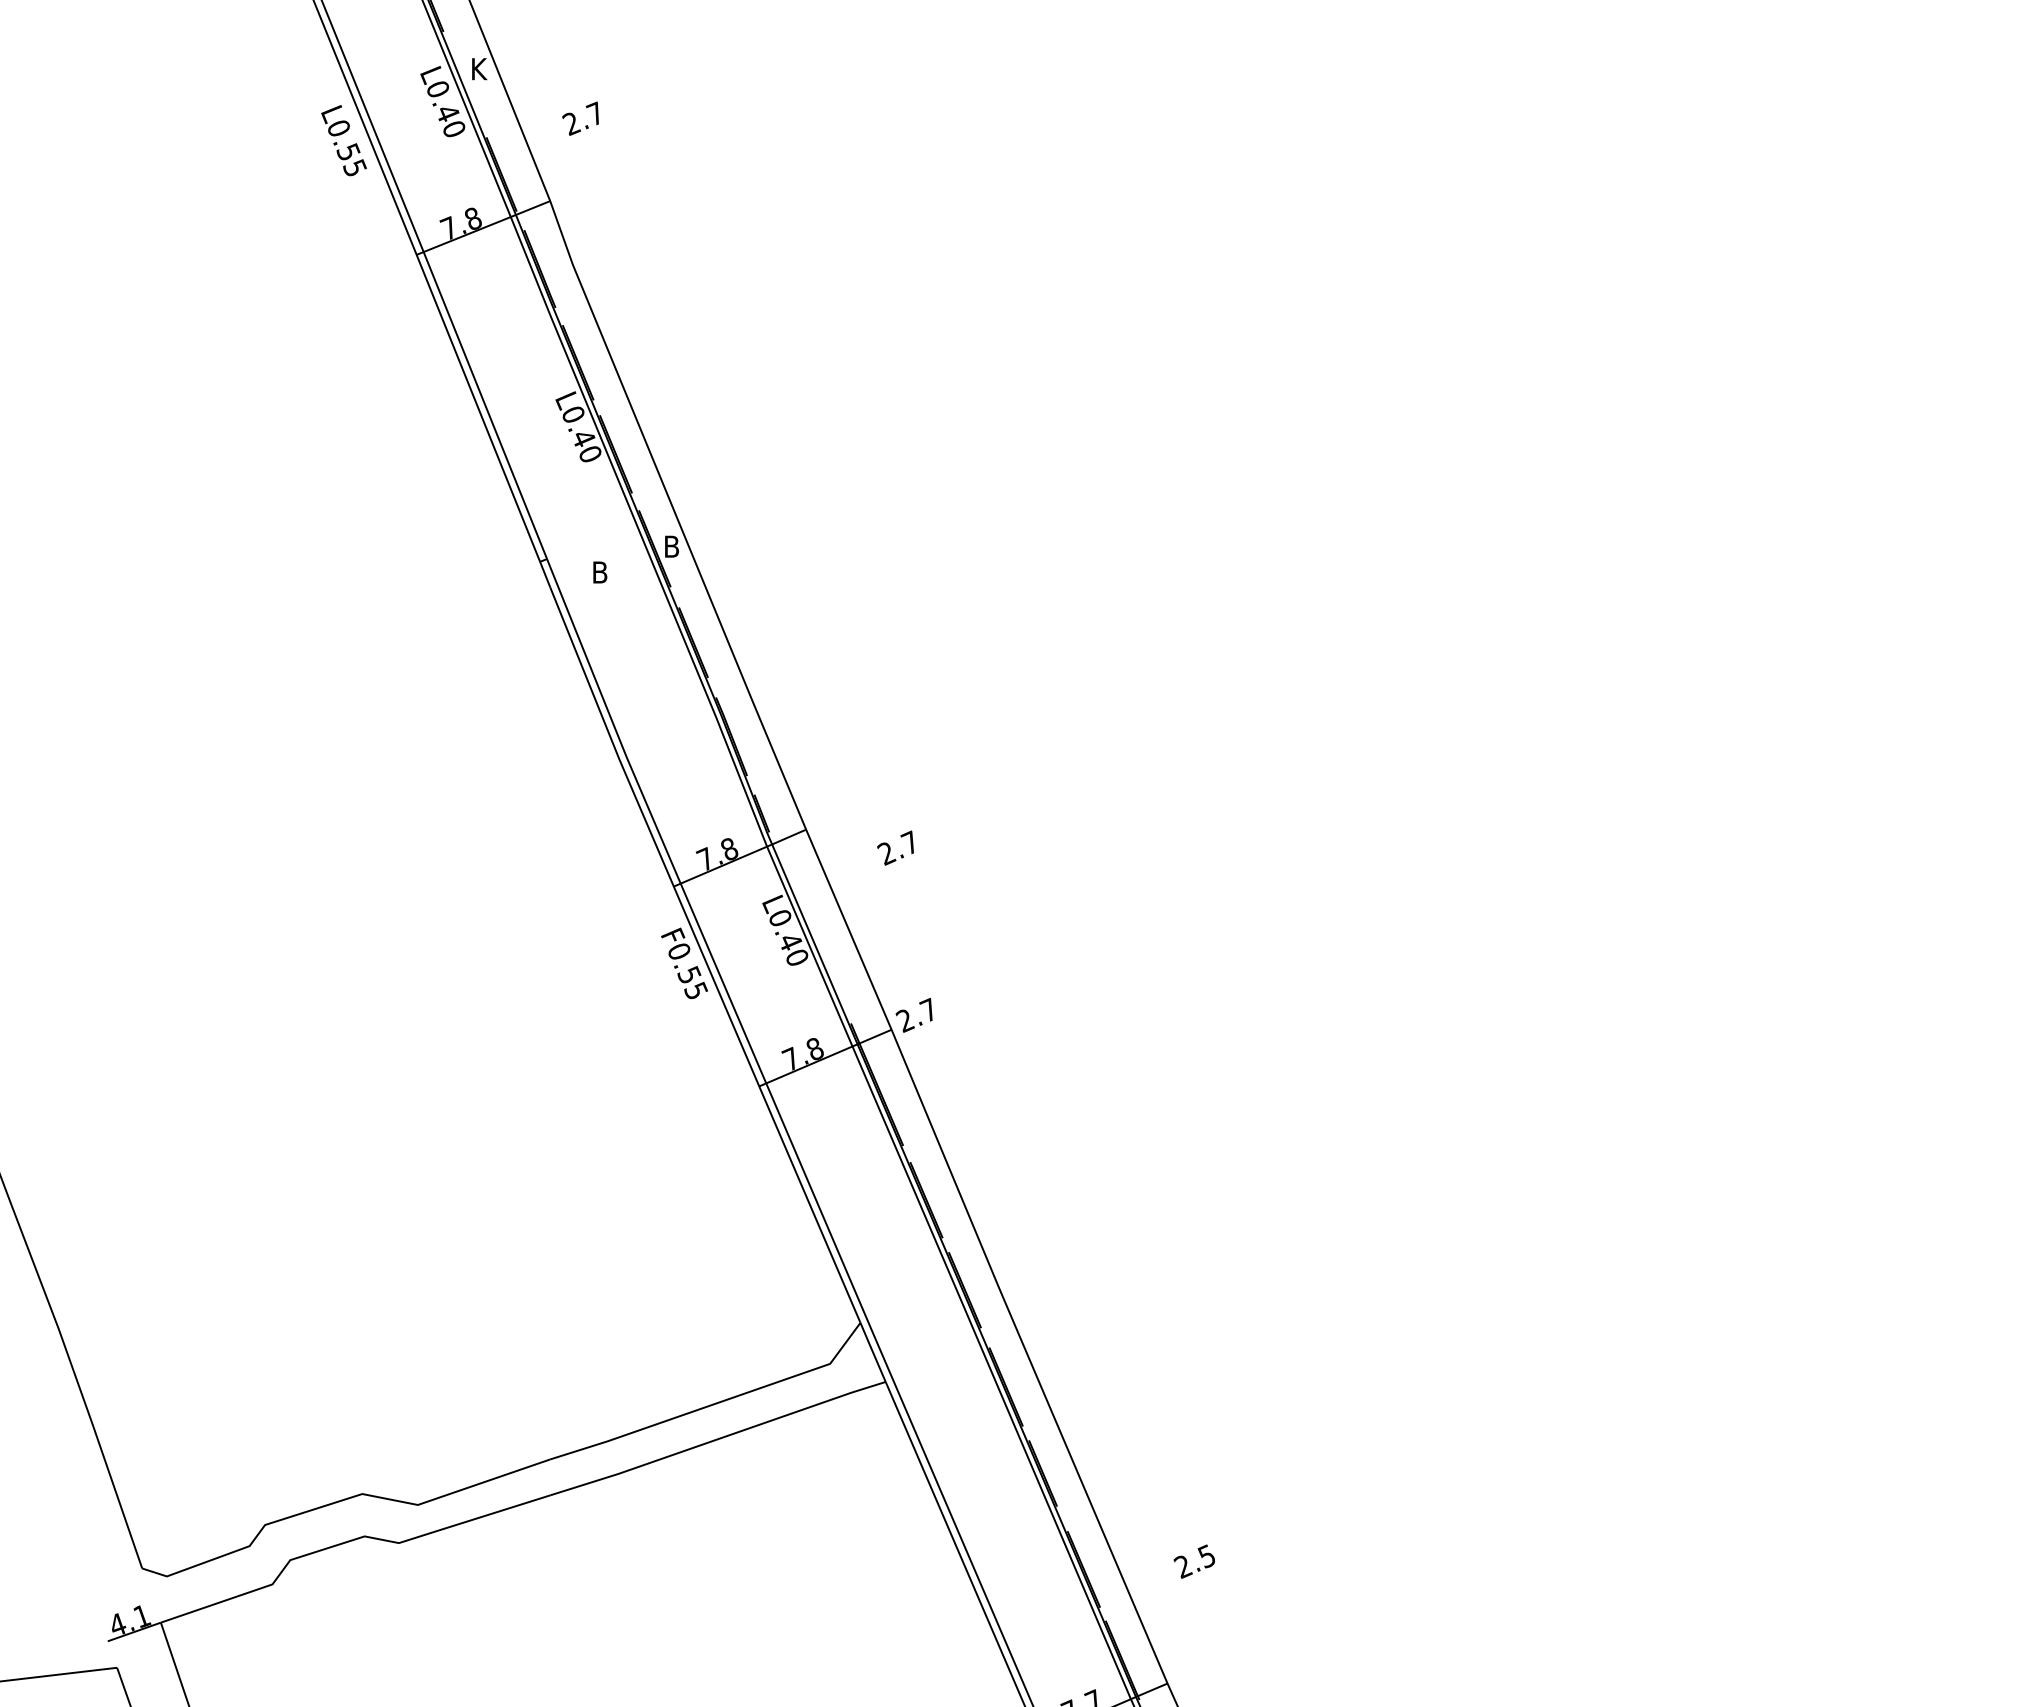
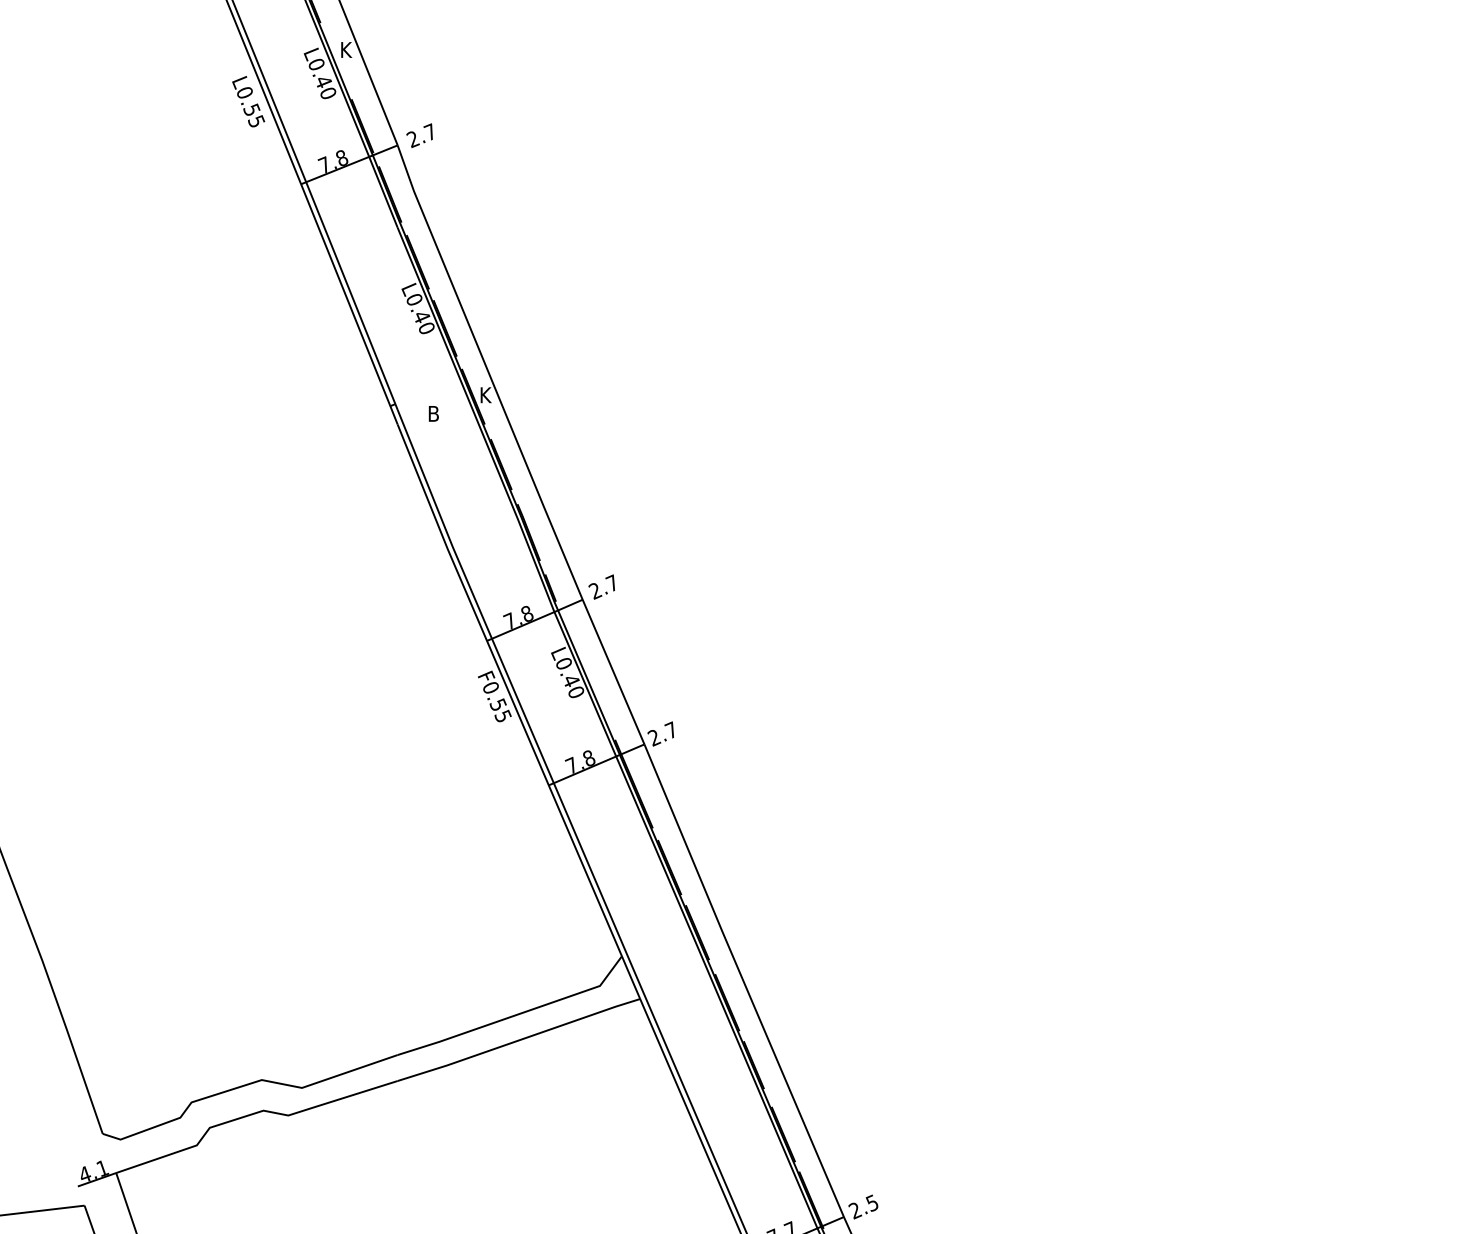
text: (580, 118) -> (419, 135), moved
text: (673, 546) -> (486, 395), B -> K
text: (895, 847) -> (601, 586), moved
text: (1193, 1561) -> (862, 1206), moved

